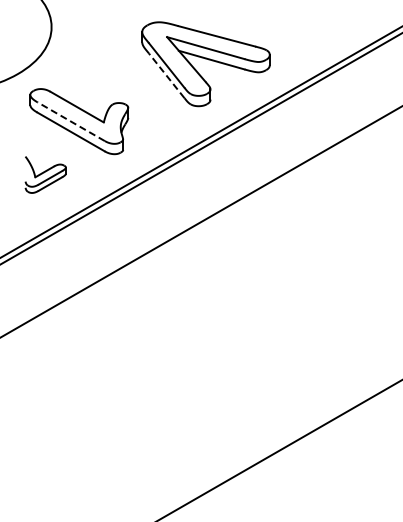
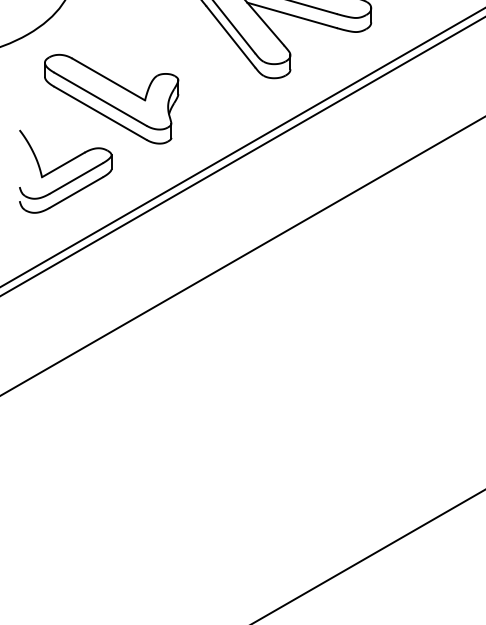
line: (166, 75) -> (230, 36), dashed -> solid
line: (71, 121) -> (100, 99), dashed -> solid
part: (45, 174) -> (65, 171), size x1.67

